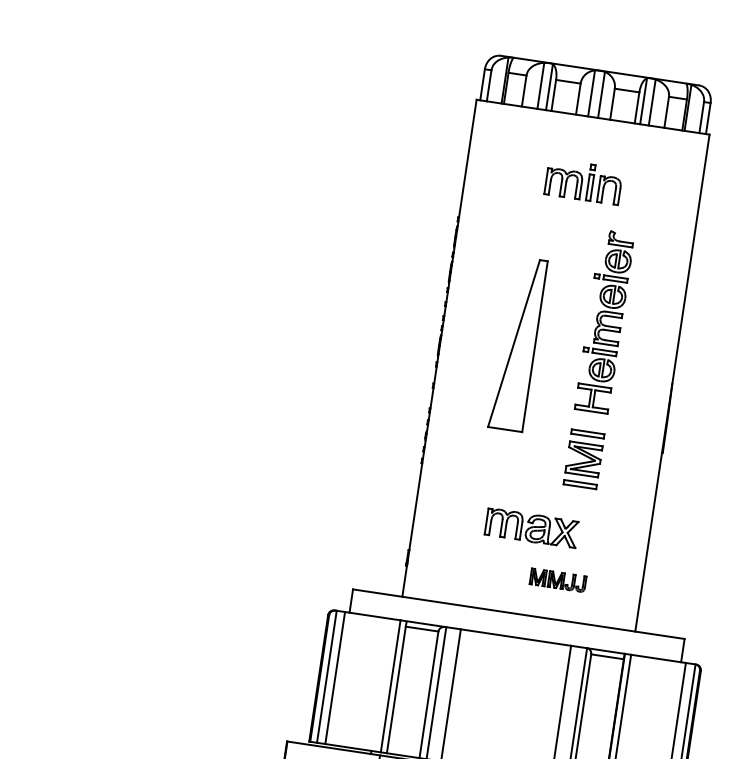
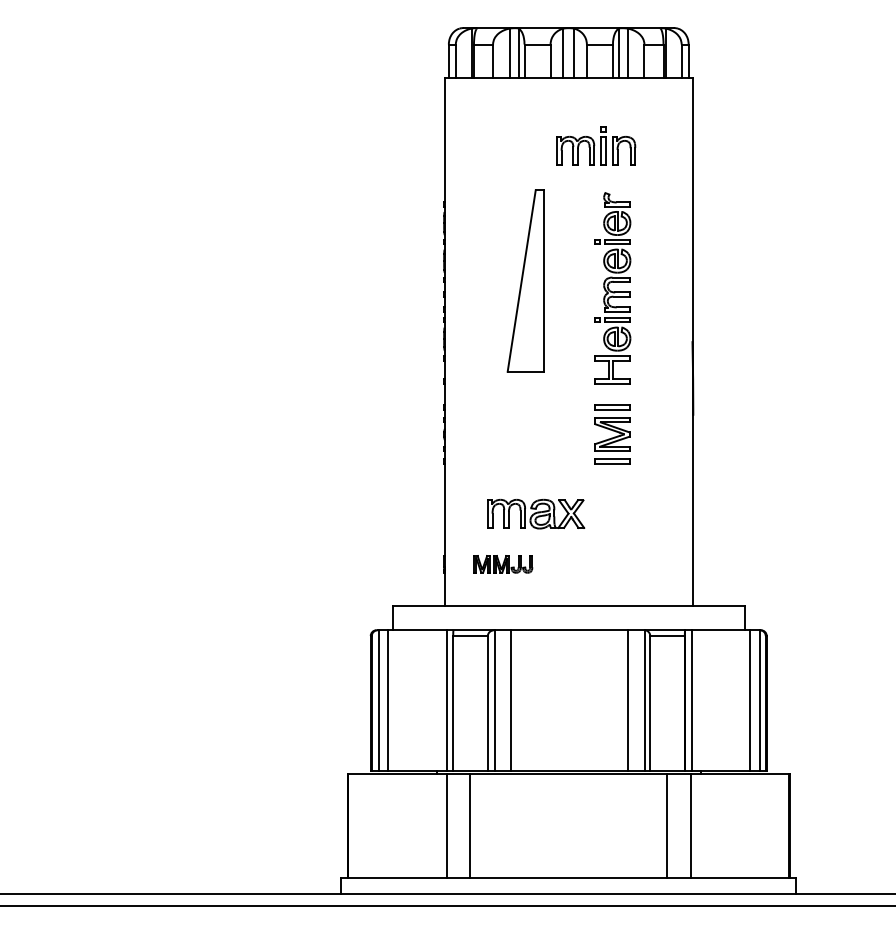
part: (584, 181) -> (596, 145), moved
part: (517, 343) -> (525, 280), moved
part: (532, 528) -> (536, 514), moved
part: (558, 580) -> (503, 564), moved

